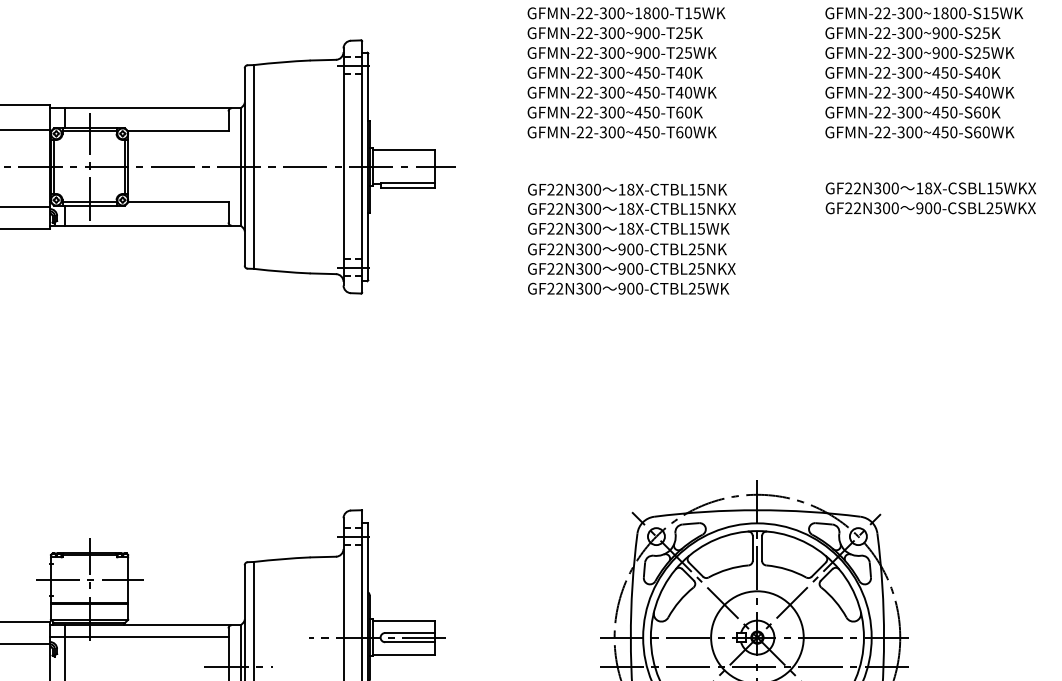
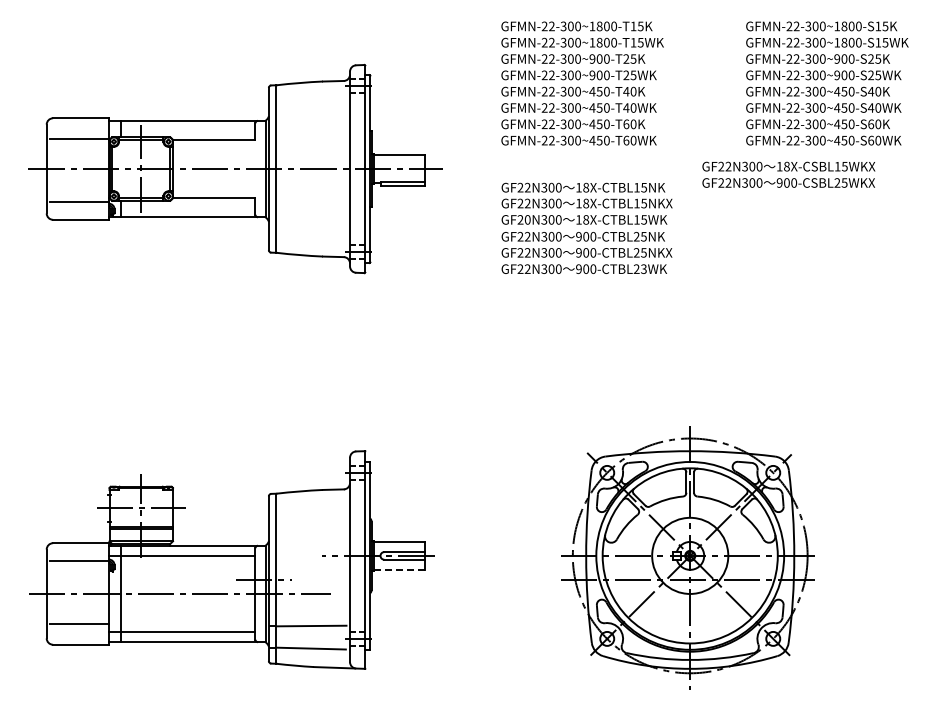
text: (930, 197) -> (788, 174), moved
text: (559, 228) -> (527, 219), GF22N300 -> GF20N300
text: (700, 287) -> (643, 268), 900-CTBL25WK -> 900-CTBL23WK
line: (404, 654) -> (400, 569), solid -> dashed

